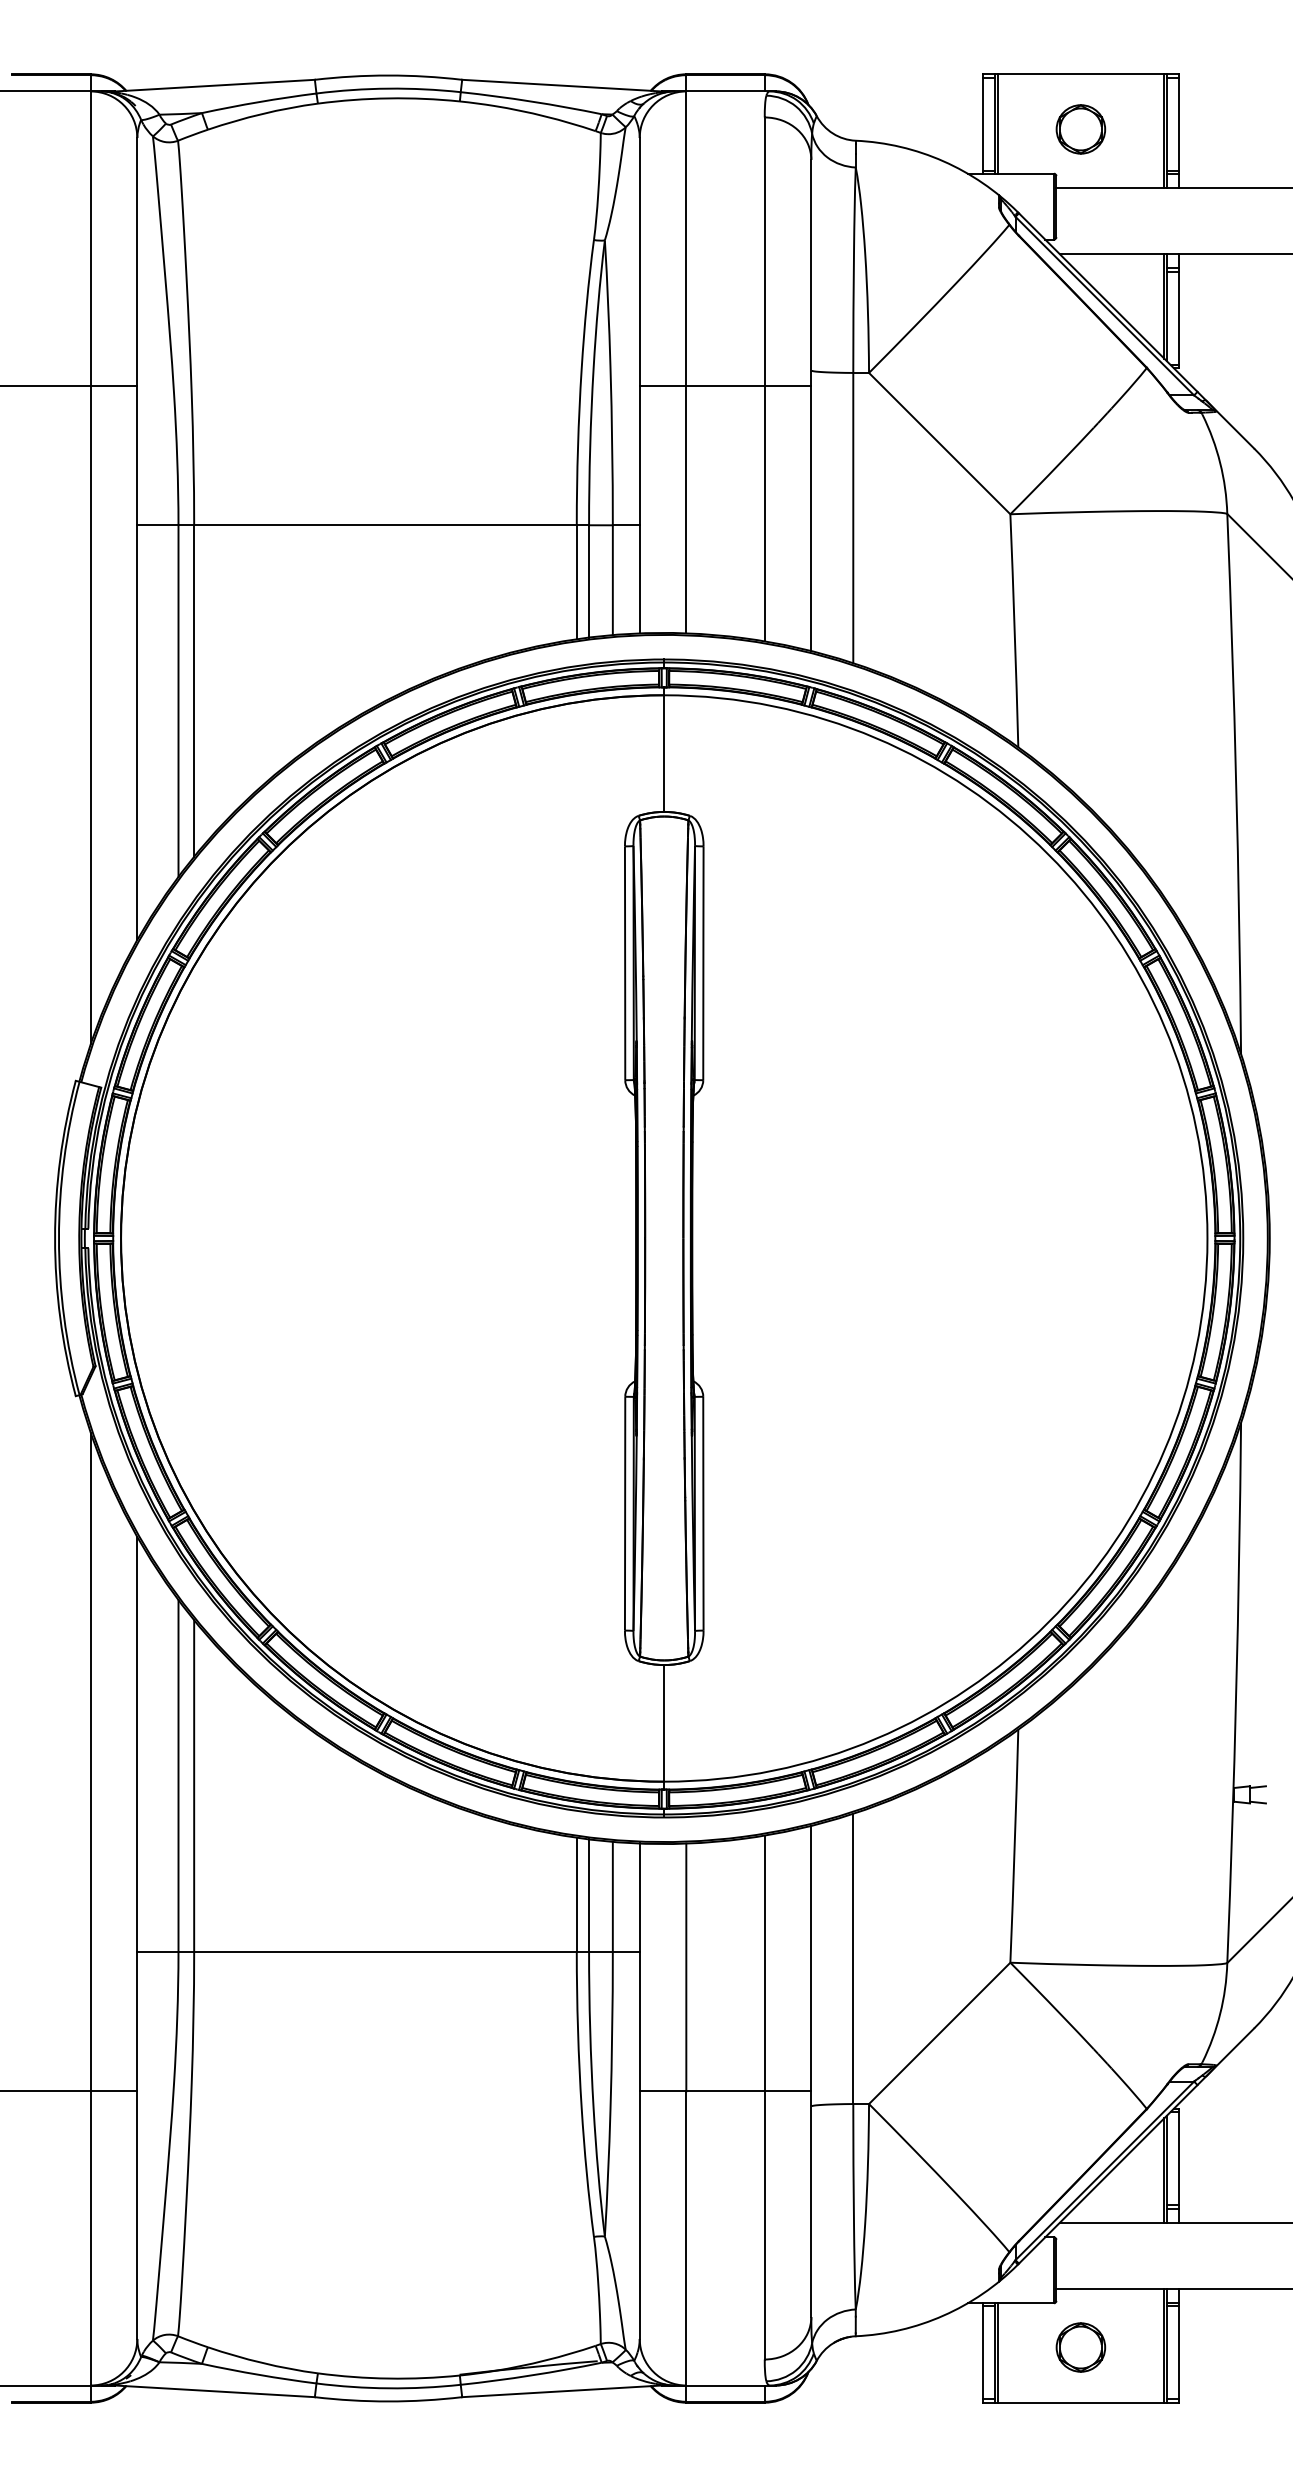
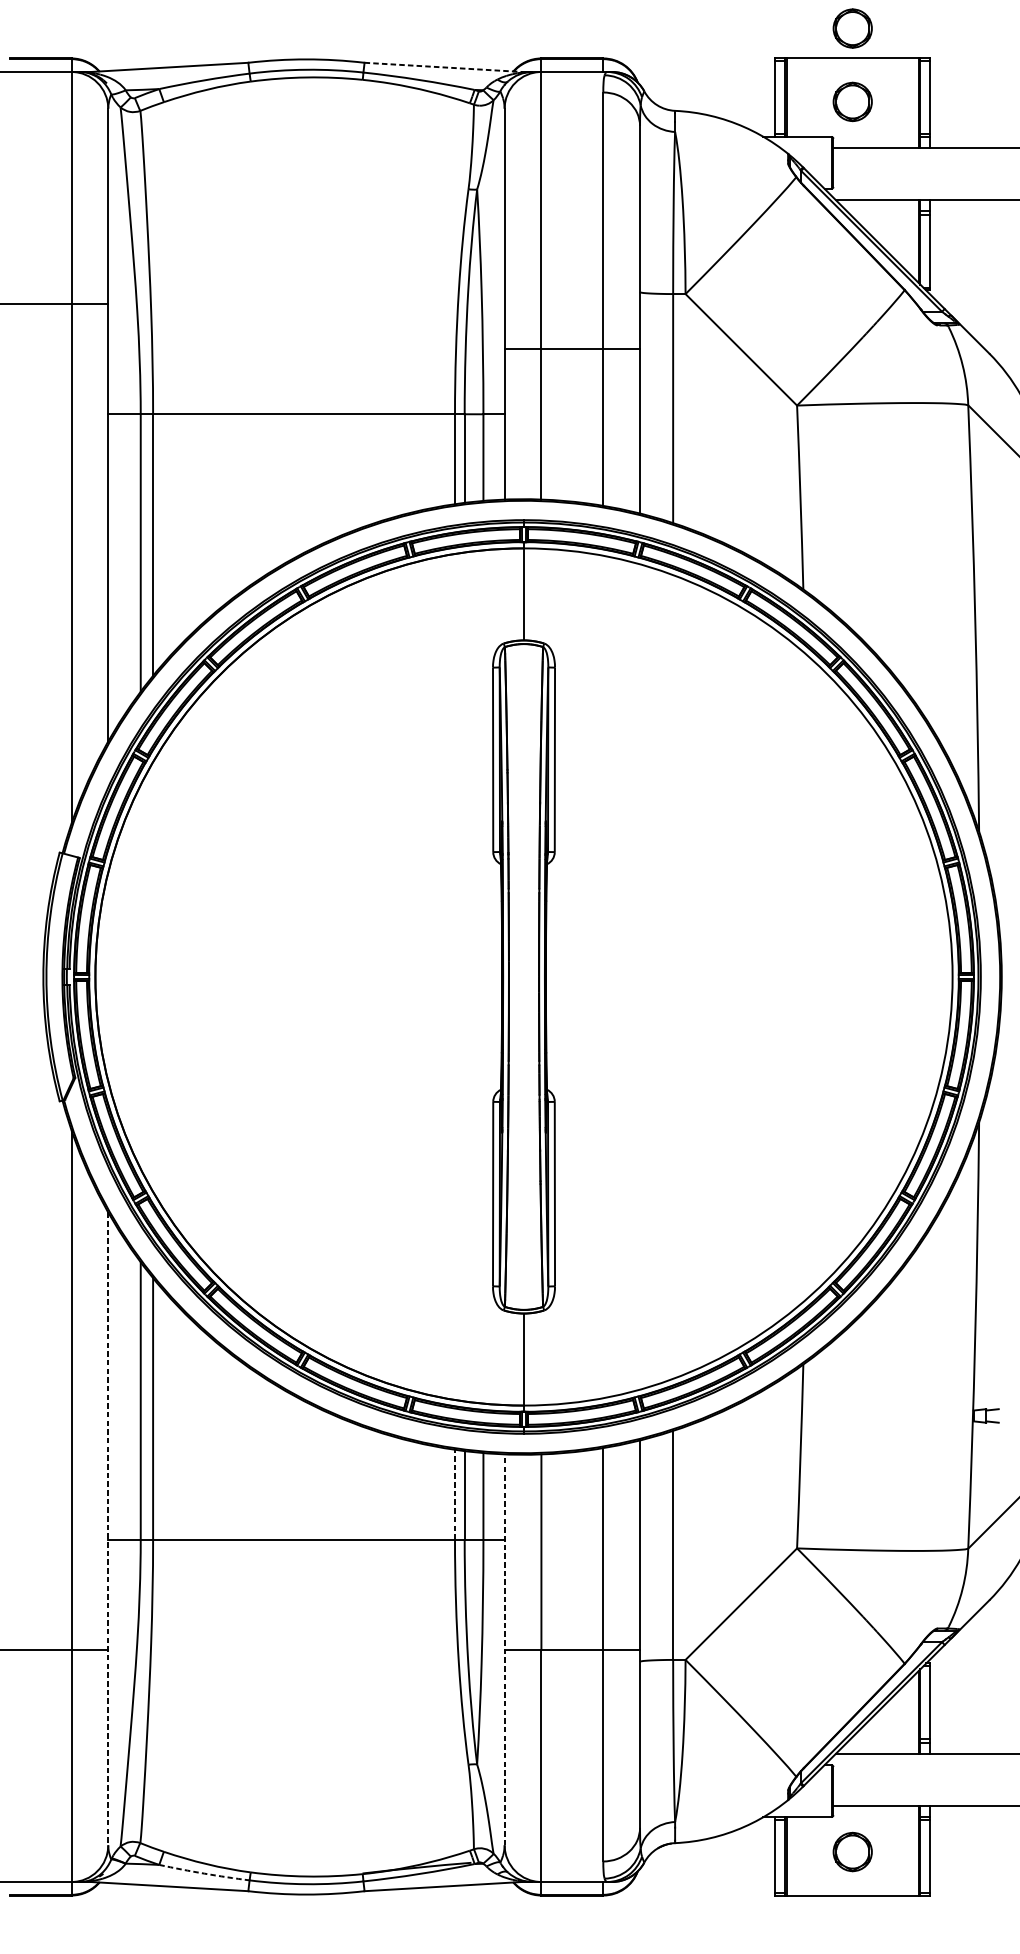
part: (1080, 36) -> (852, 28), added
line: (561, 85) -> (442, 67), solid -> dashed
line: (725, 385) -> (572, 348), moved
line: (576, 1894) -> (454, 1494), solid -> dashed
line: (137, 1938) -> (108, 1529), solid -> dashed
line: (639, 2091) -> (504, 1650), solid -> dashed
arc: (259, 2374) -> (204, 1873), solid -> dashed

